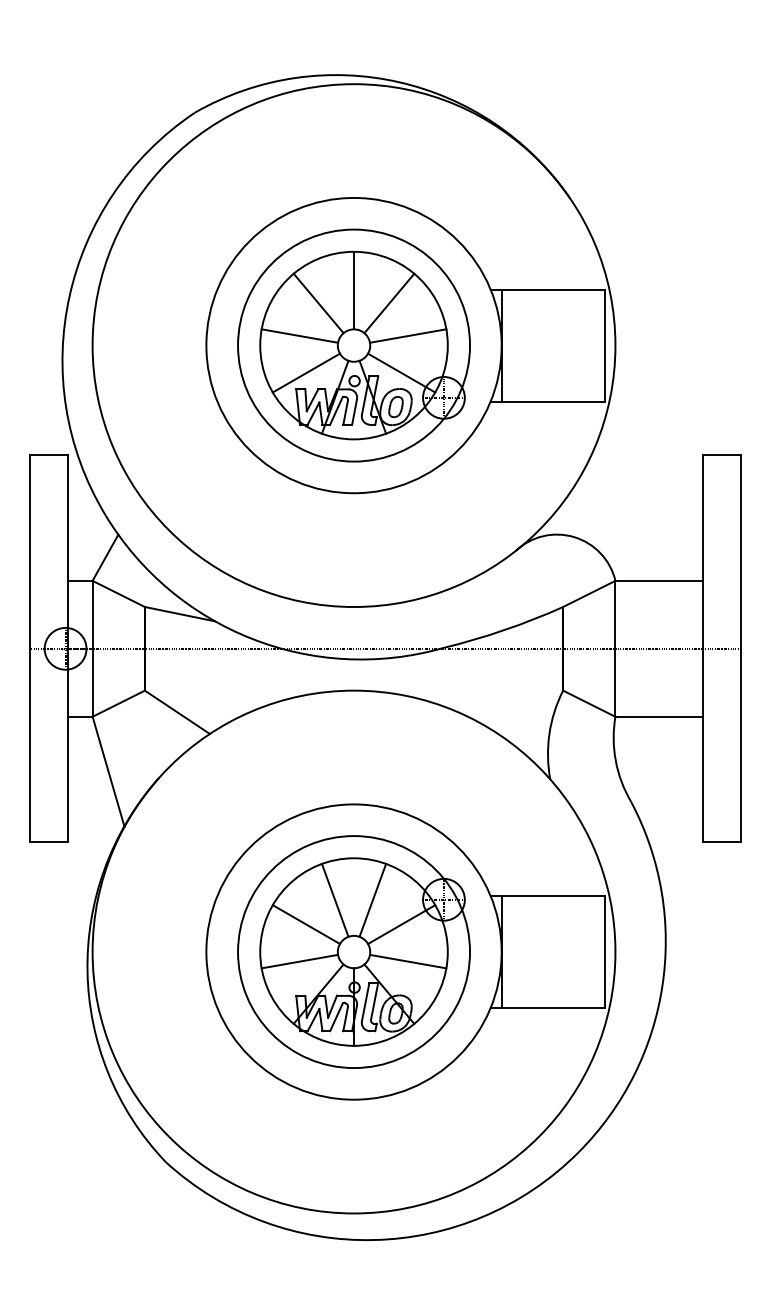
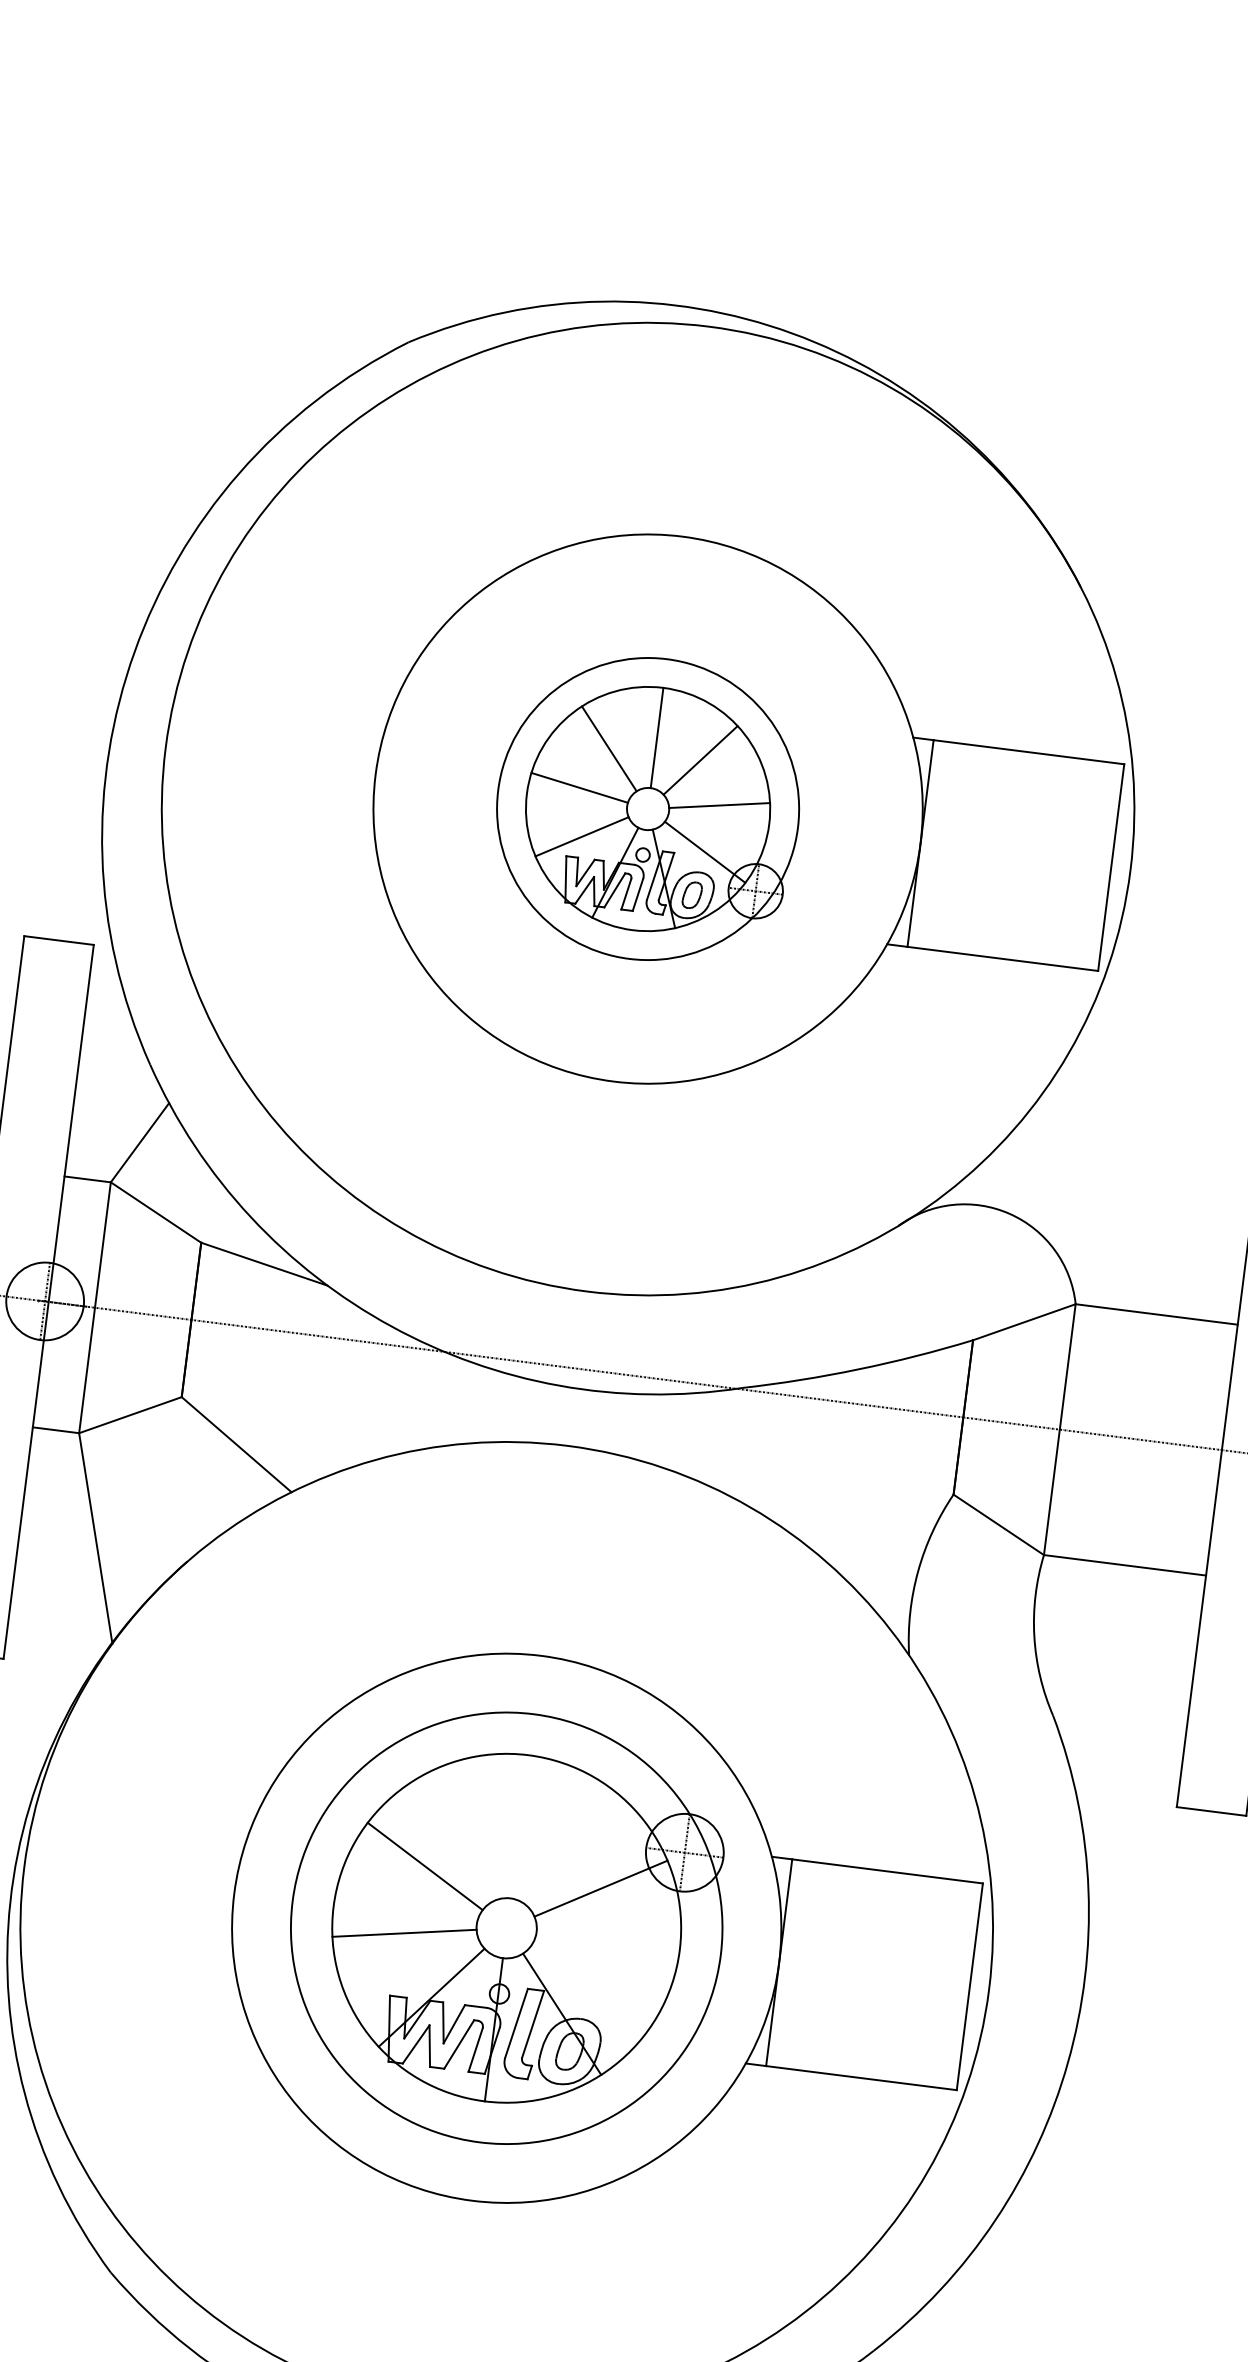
part: (353, 345) -> (647, 808), size x0.7
line: (334, 899) -> (482, 1826), removed
line: (372, 899) -> (553, 1835), removed
line: (407, 961) -> (603, 1958), removed

